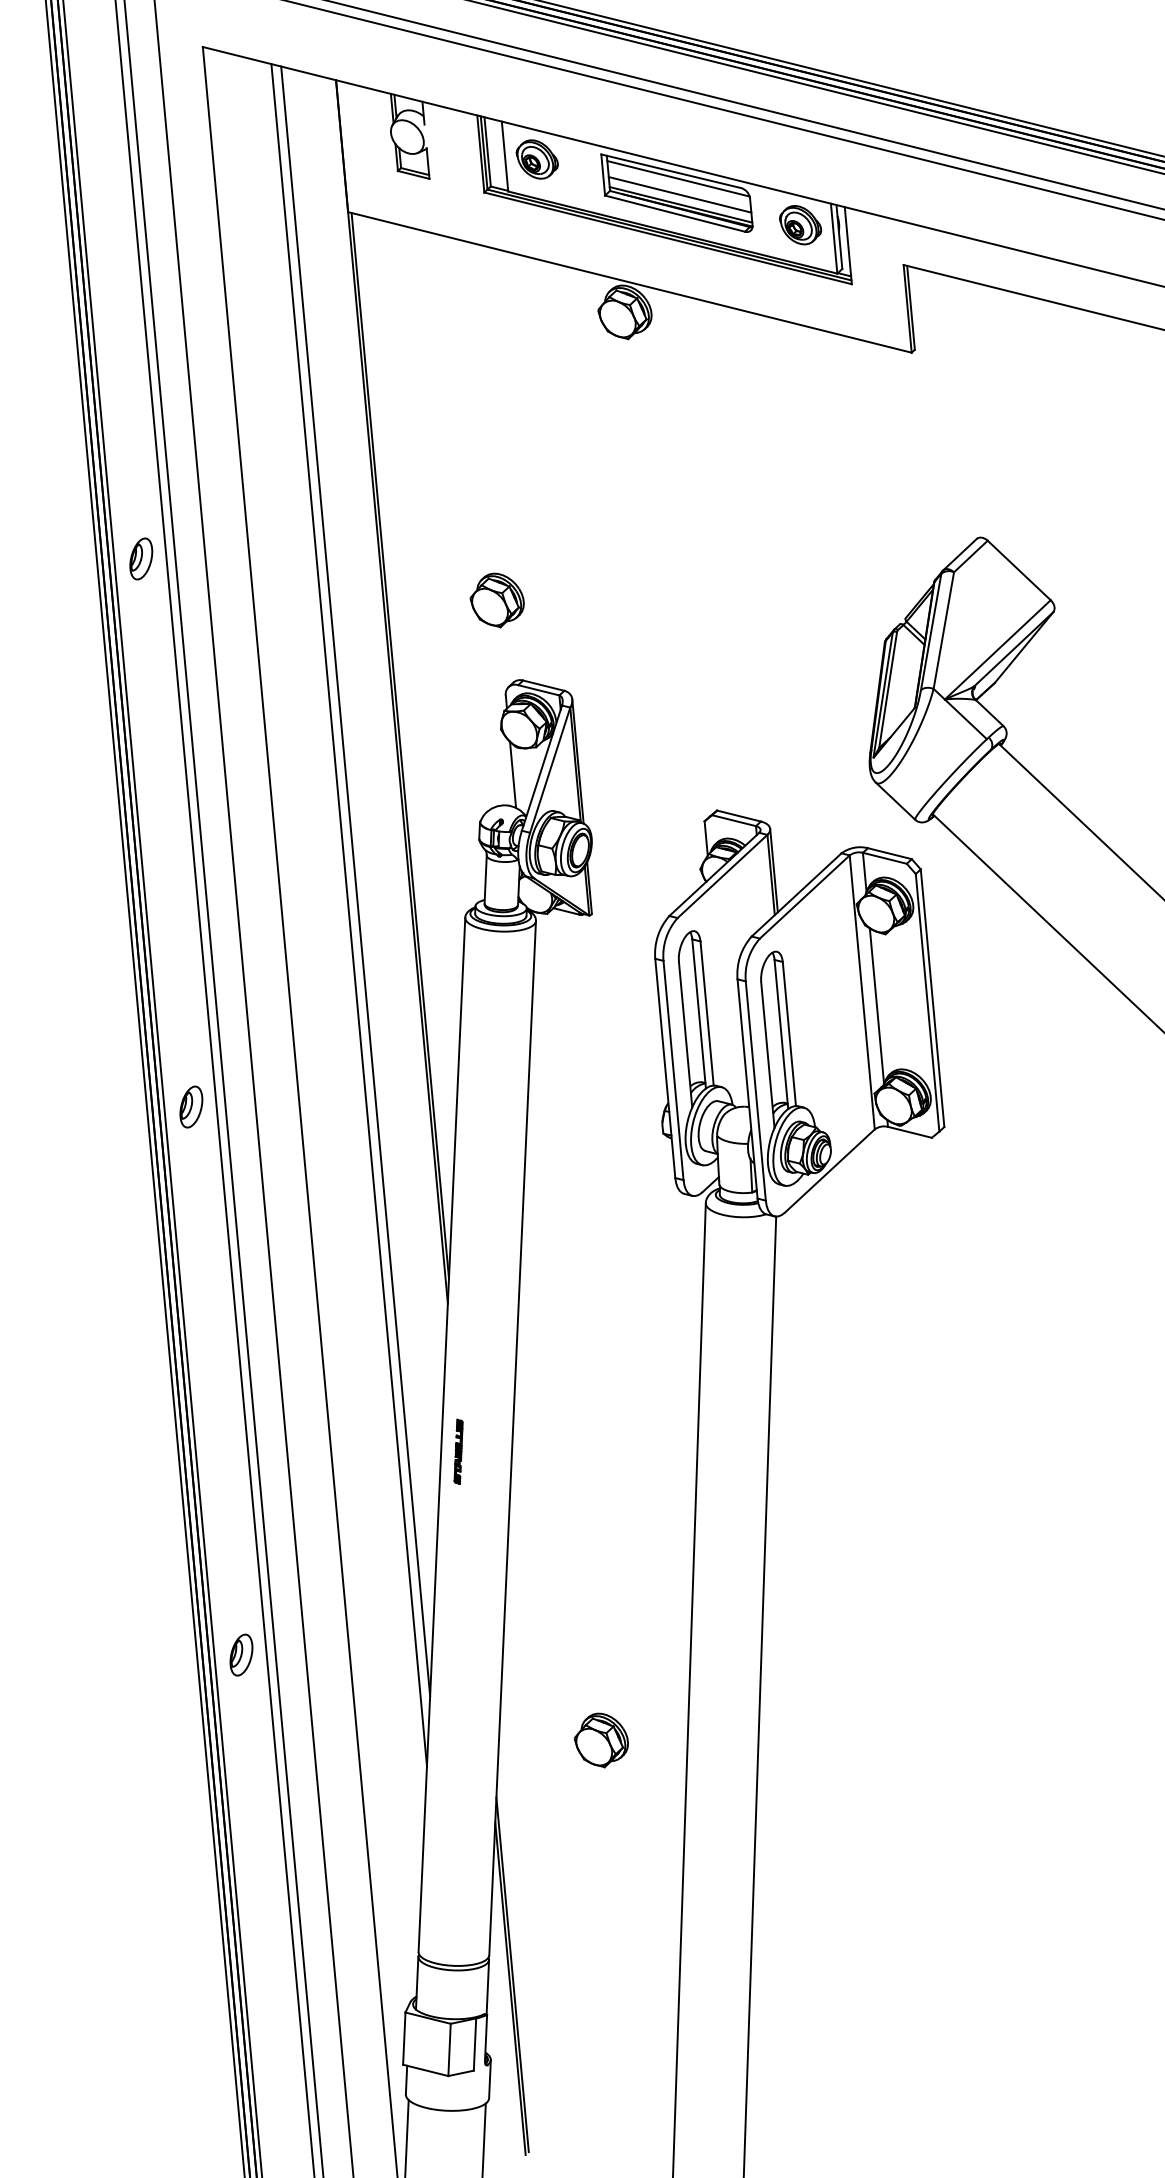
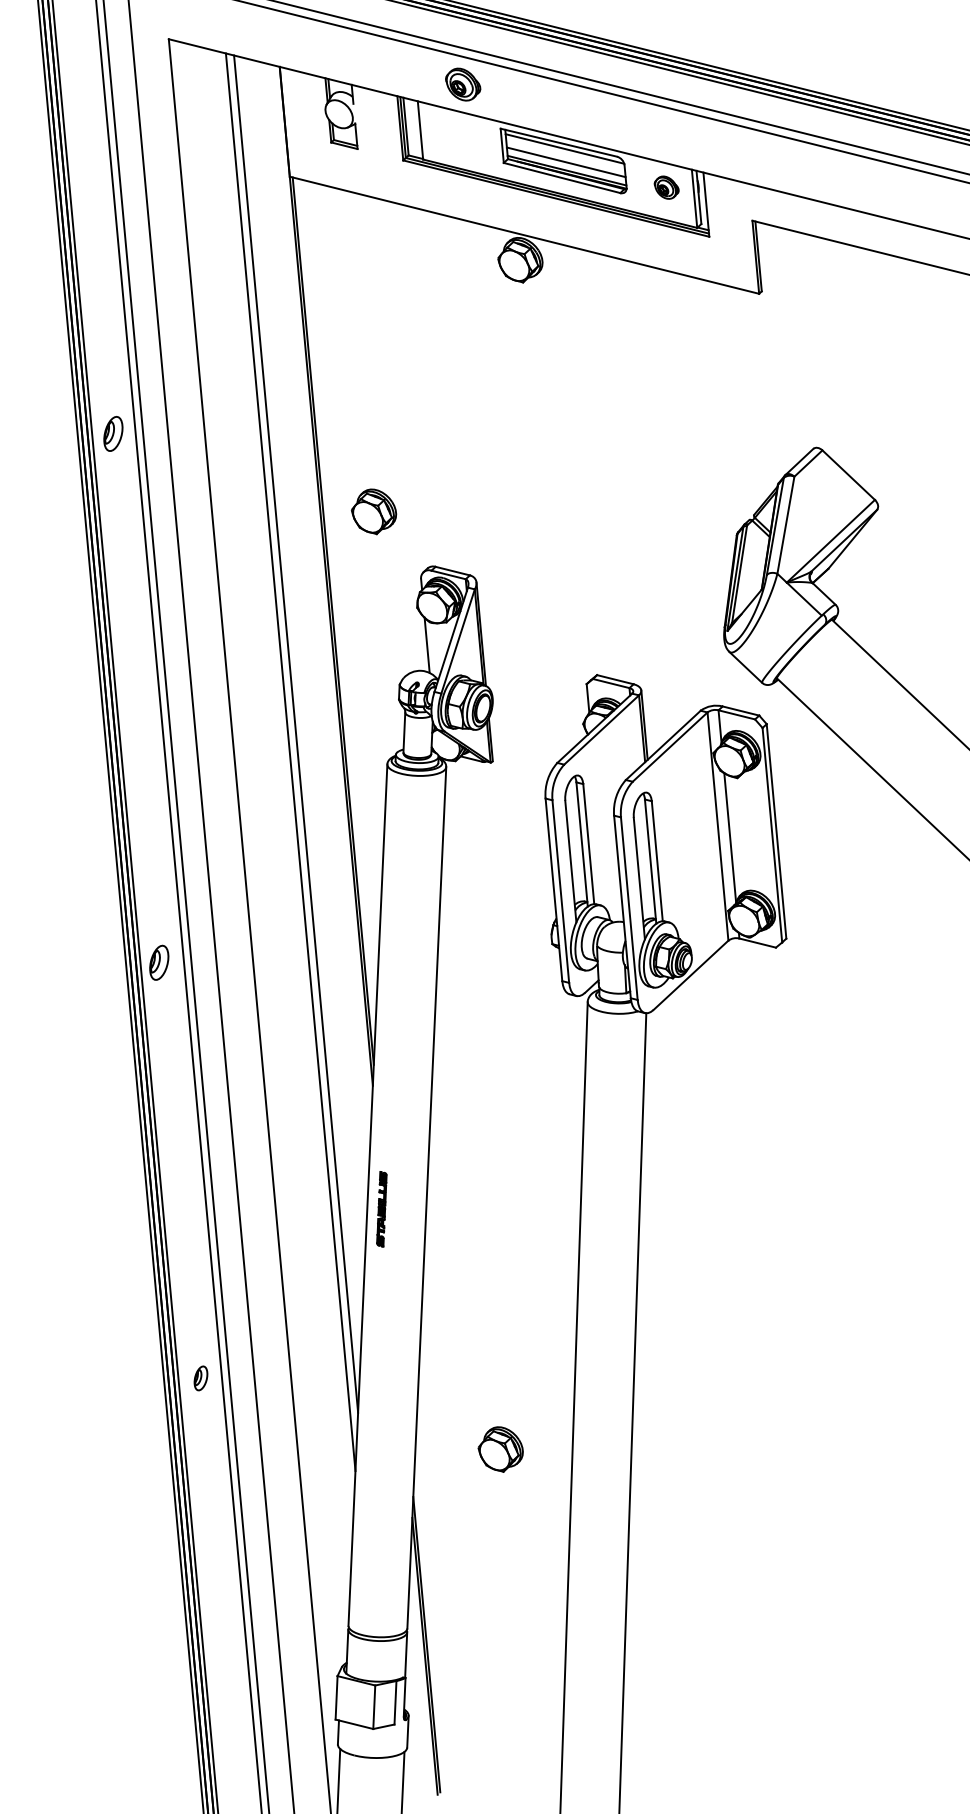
part: (536, 159) -> (462, 84), moved
part: (800, 225) -> (666, 187), size x0.7
part: (141, 558) -> (113, 433), moved
part: (496, 600) -> (373, 511), moved
part: (191, 1106) -> (159, 962), moved
part: (458, 1451) -> (381, 1208), size x1.4
part: (241, 1654) -> (201, 1377), size x0.7

